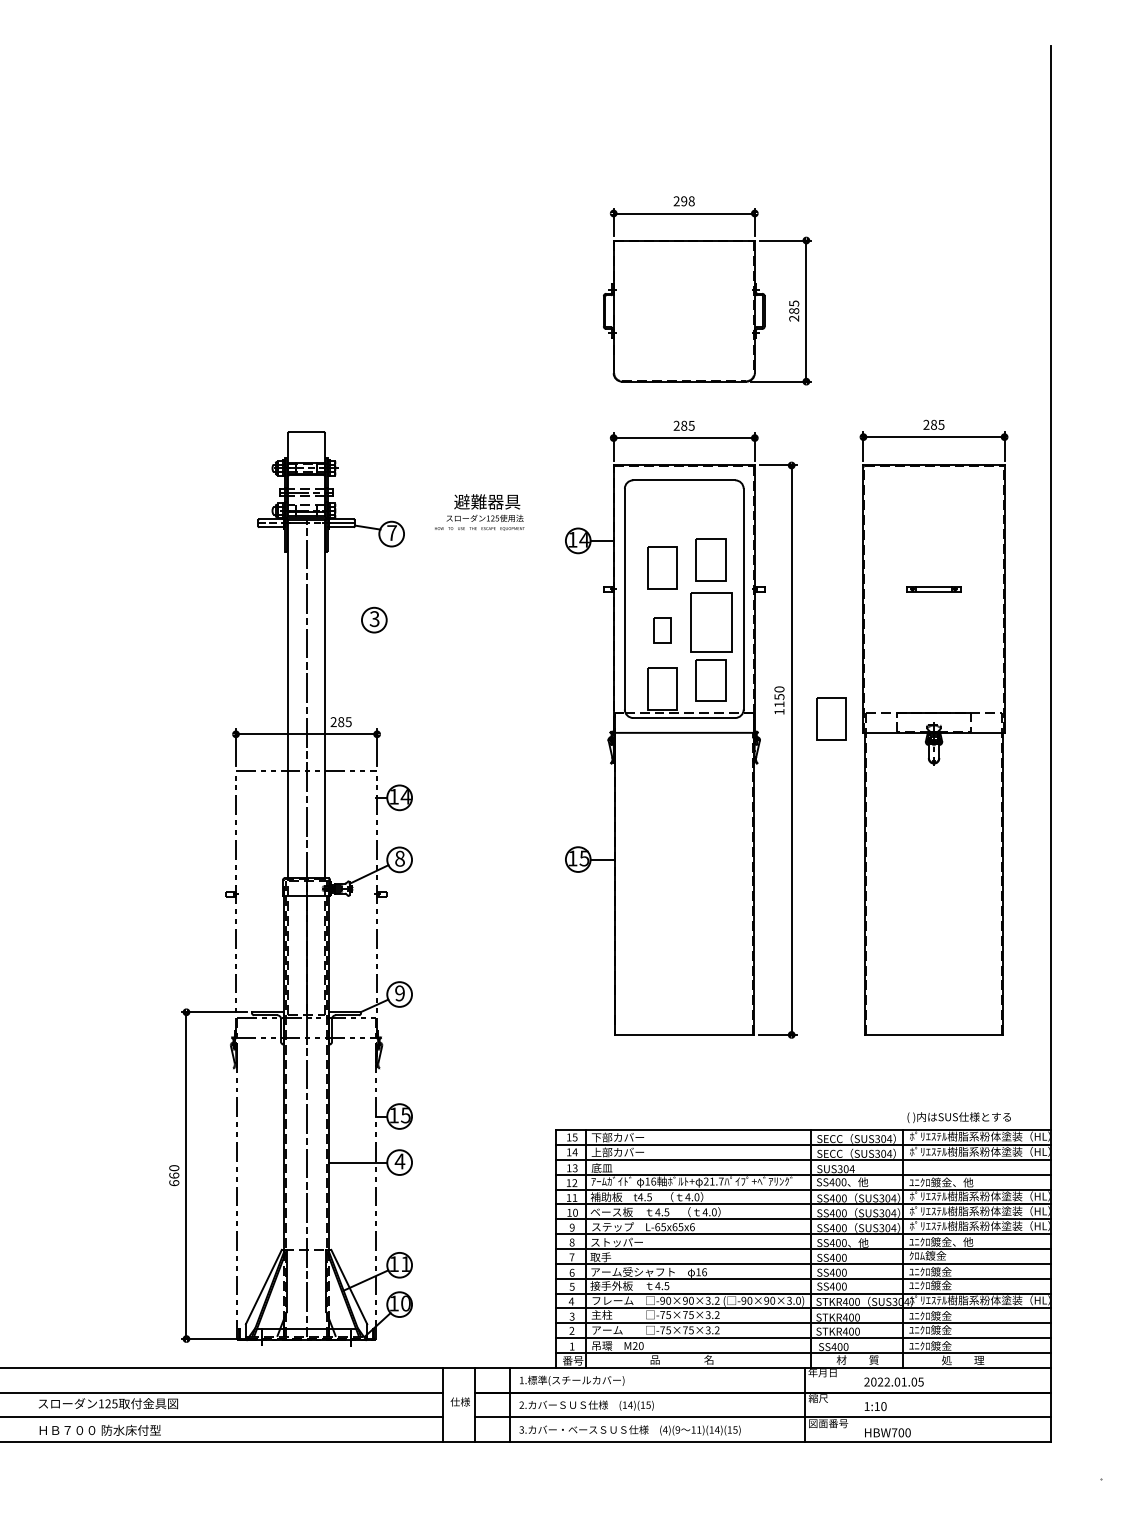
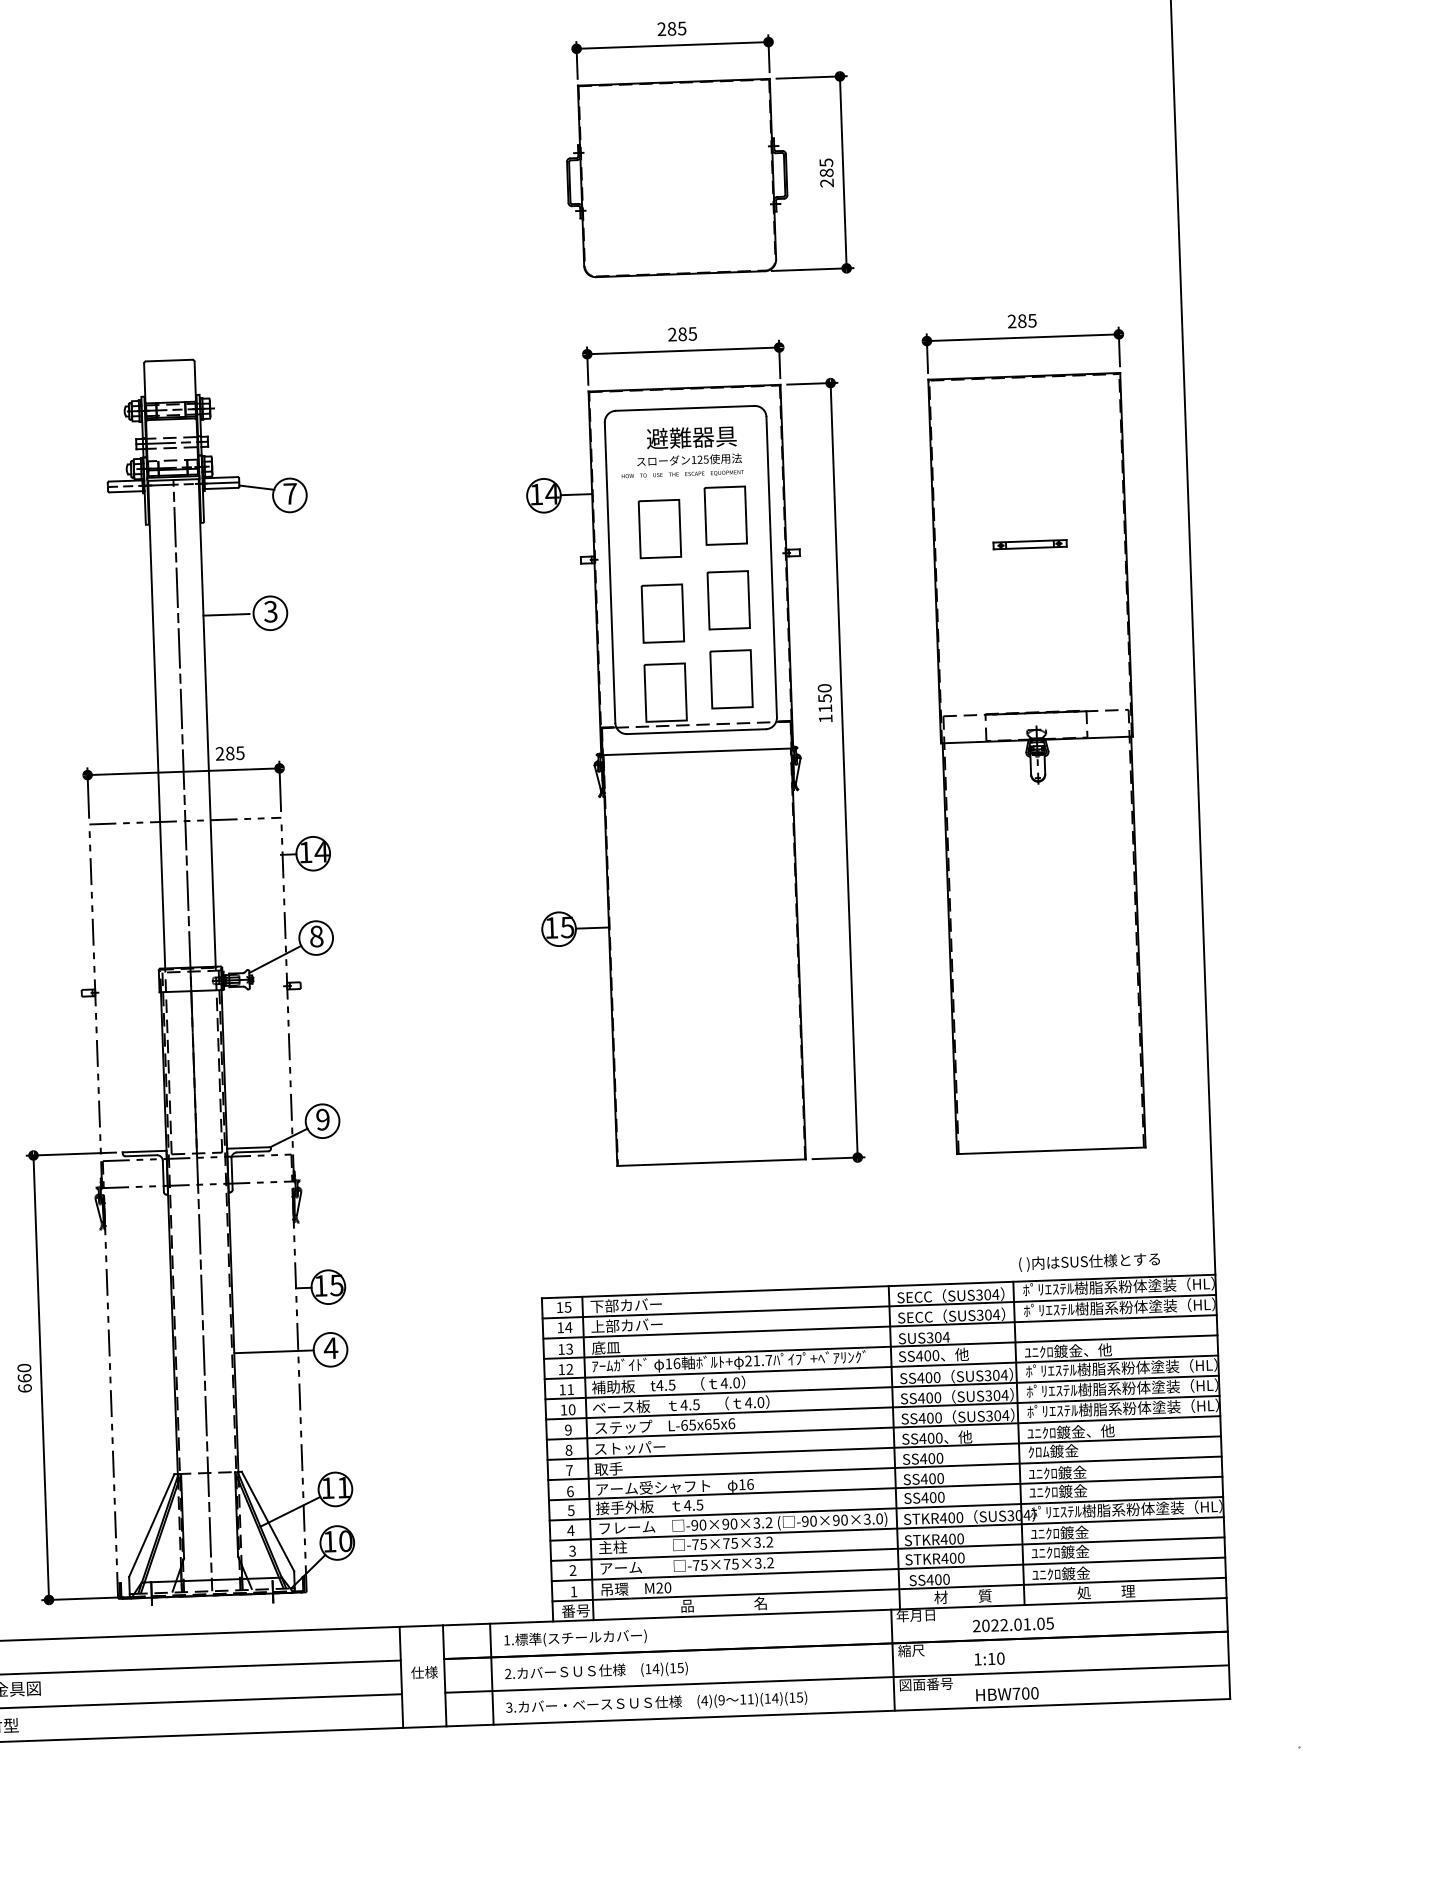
text: (687, 201) -> (676, 28), 298 -> 285
text: (479, 512) -> (681, 452), moved
line: (341, 620) -> (225, 615), added
part: (710, 621) -> (727, 599), size x0.71
part: (662, 630) -> (662, 613), size x1.67
part: (831, 718) -> (896, 725), removed

